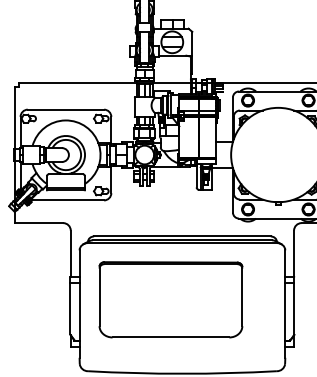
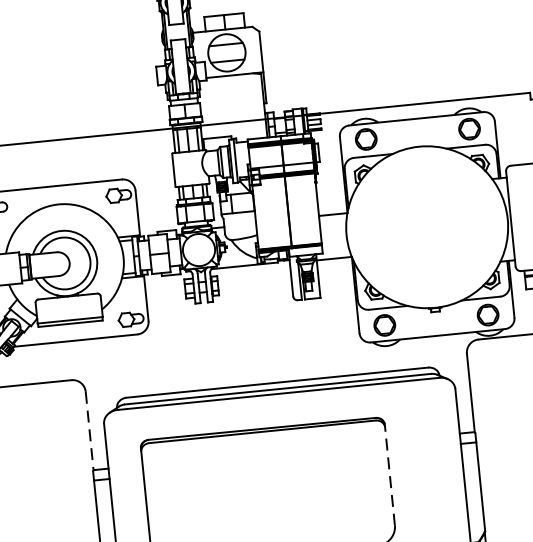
line: (70, 254) -> (89, 432), solid -> dashed
line: (242, 296) -> (390, 474), solid -> dashed

